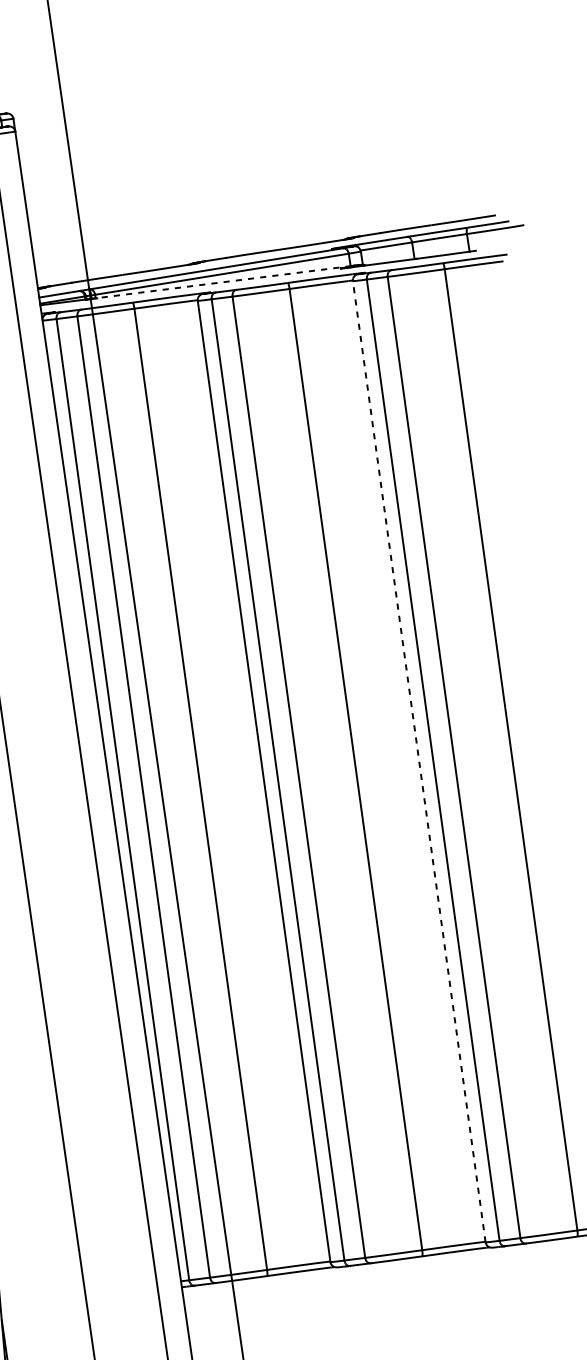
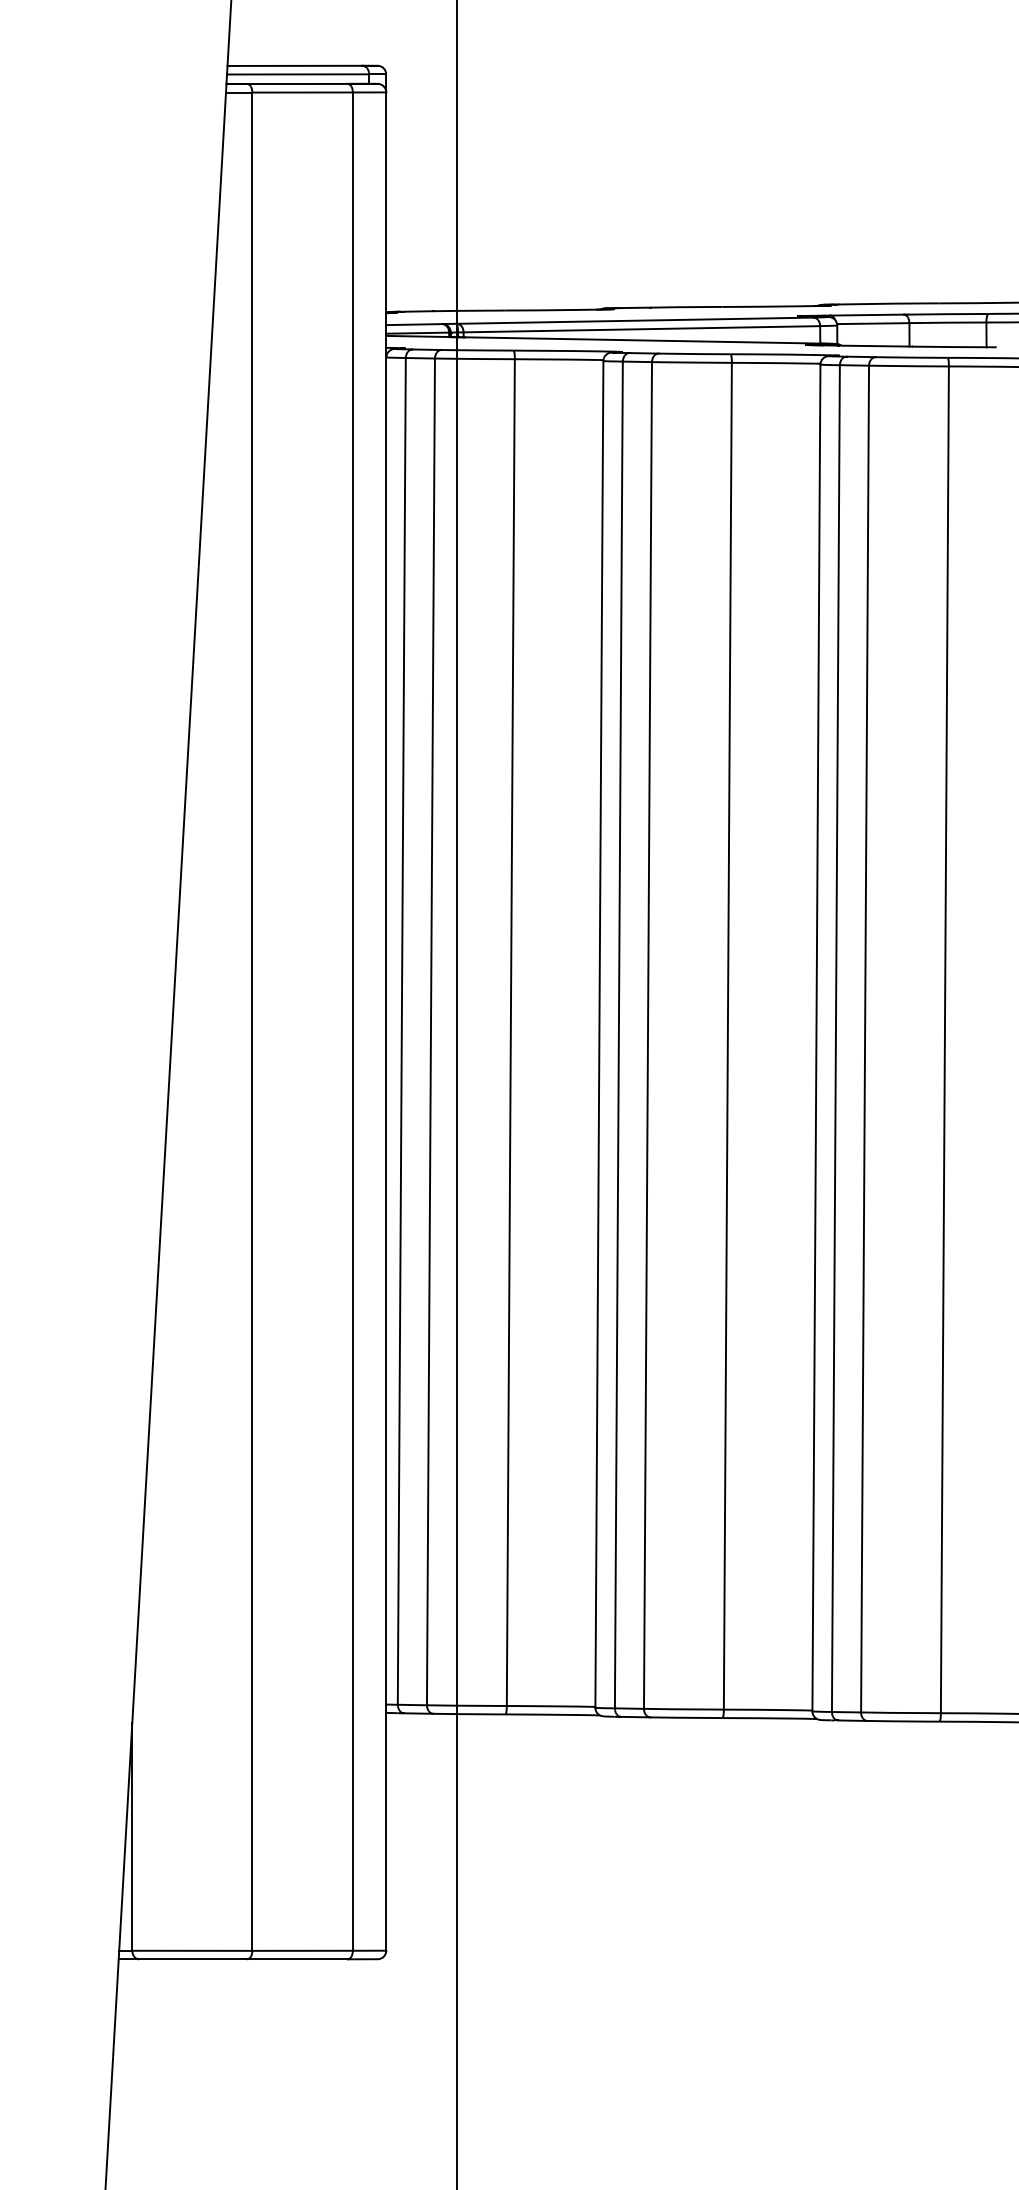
line: (223, 282) -> (642, 340), dashed -> solid
line: (419, 761) -> (816, 1037), dashed -> solid

